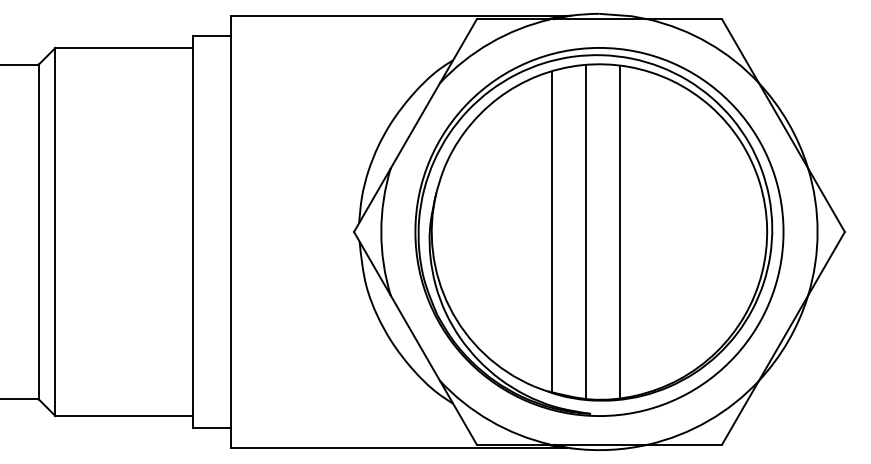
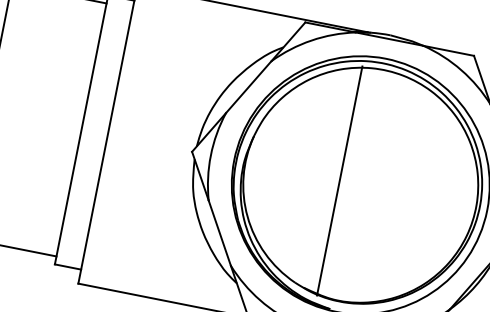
line: (585, 231) -> (339, 180), moved
line: (619, 231) -> (374, 187), removed
line: (552, 232) -> (328, 179), removed

